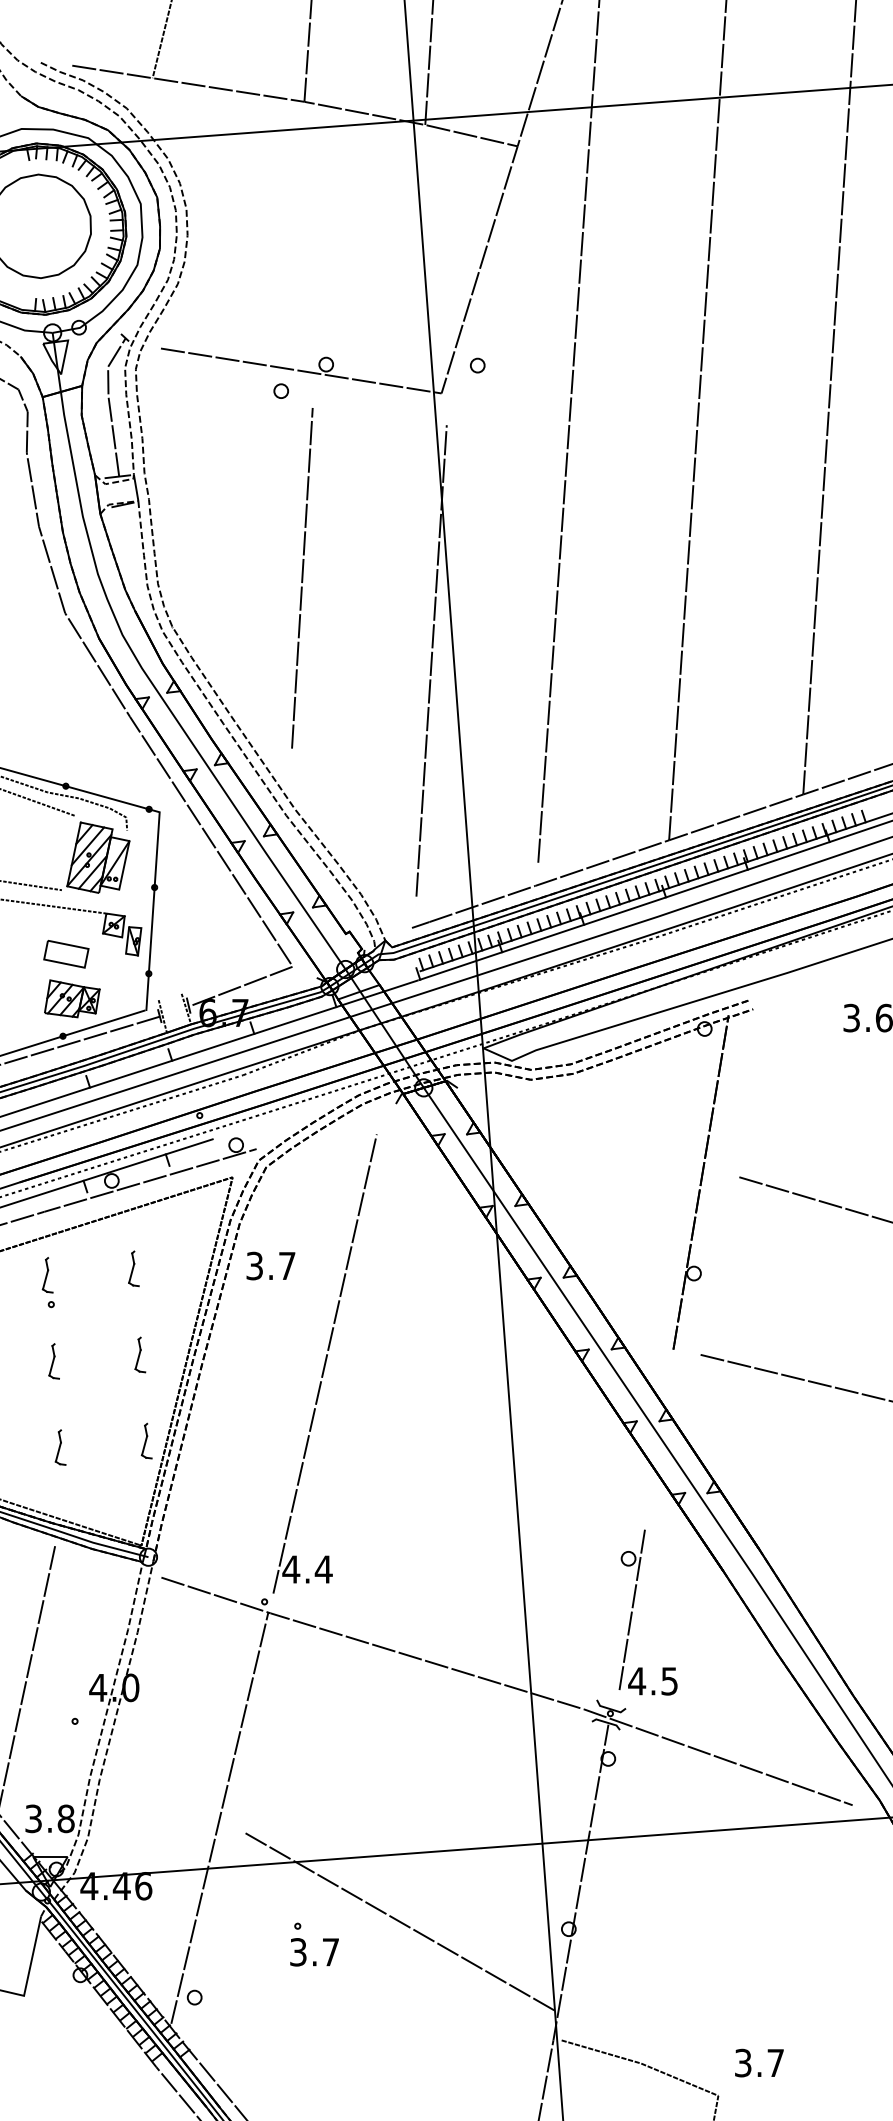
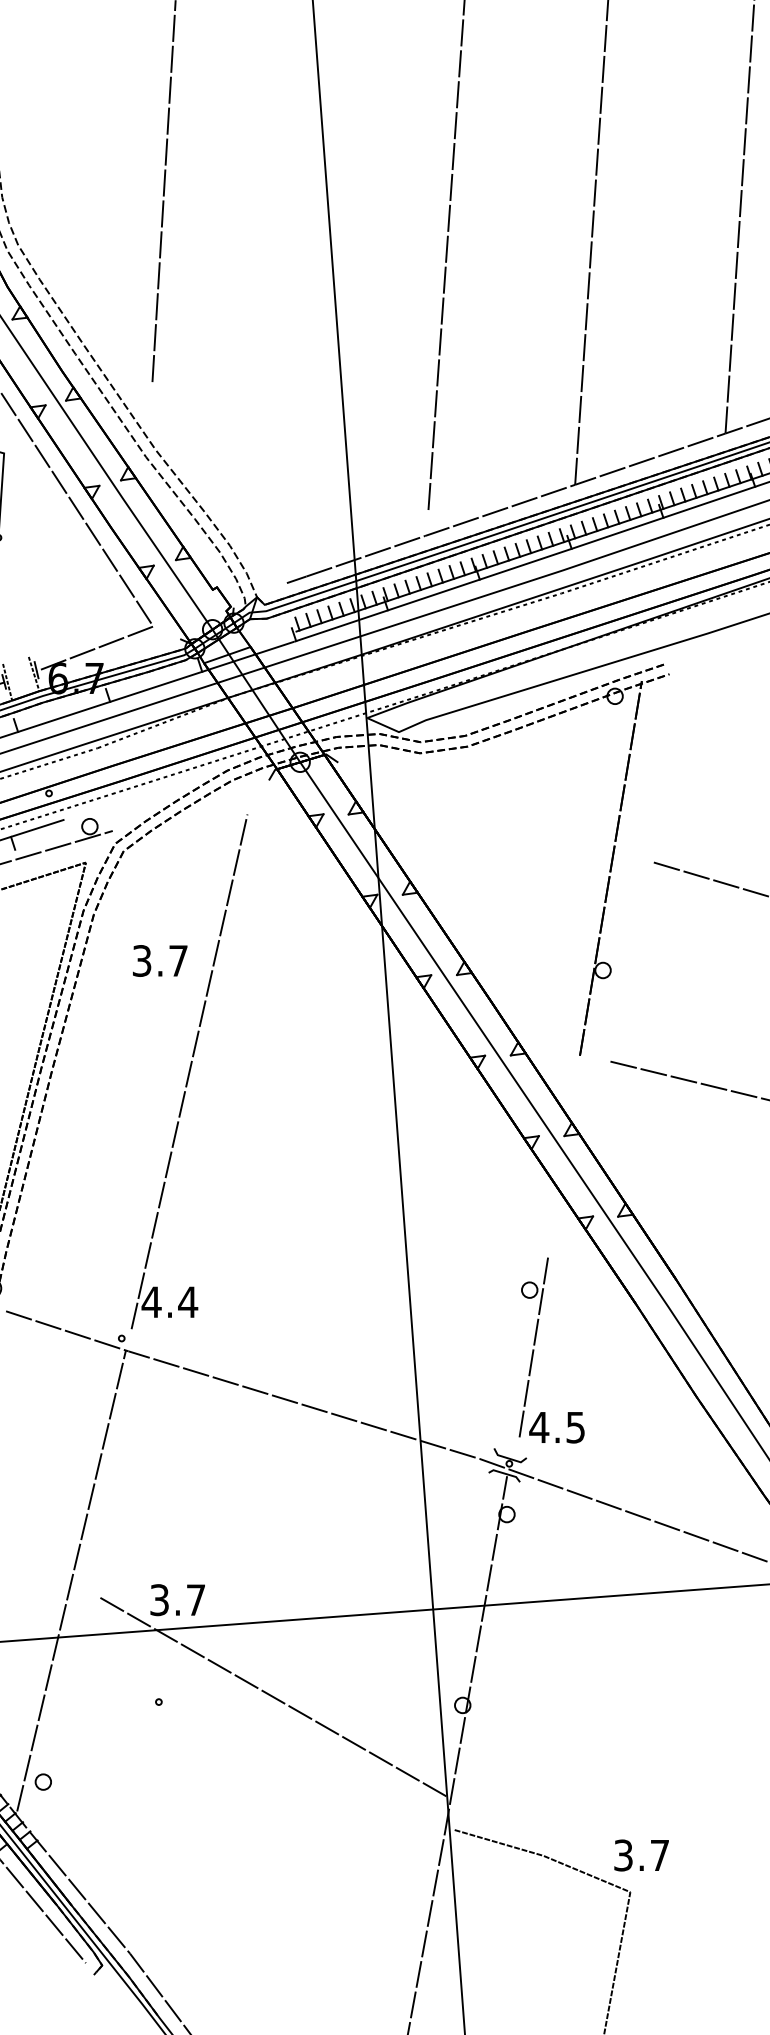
line: (431, 660) -> (308, 283), removed
text: (270, 1265) -> (159, 960), moved
text: (314, 1952) -> (177, 1600), moved
text: (759, 2062) -> (641, 1854), moved

